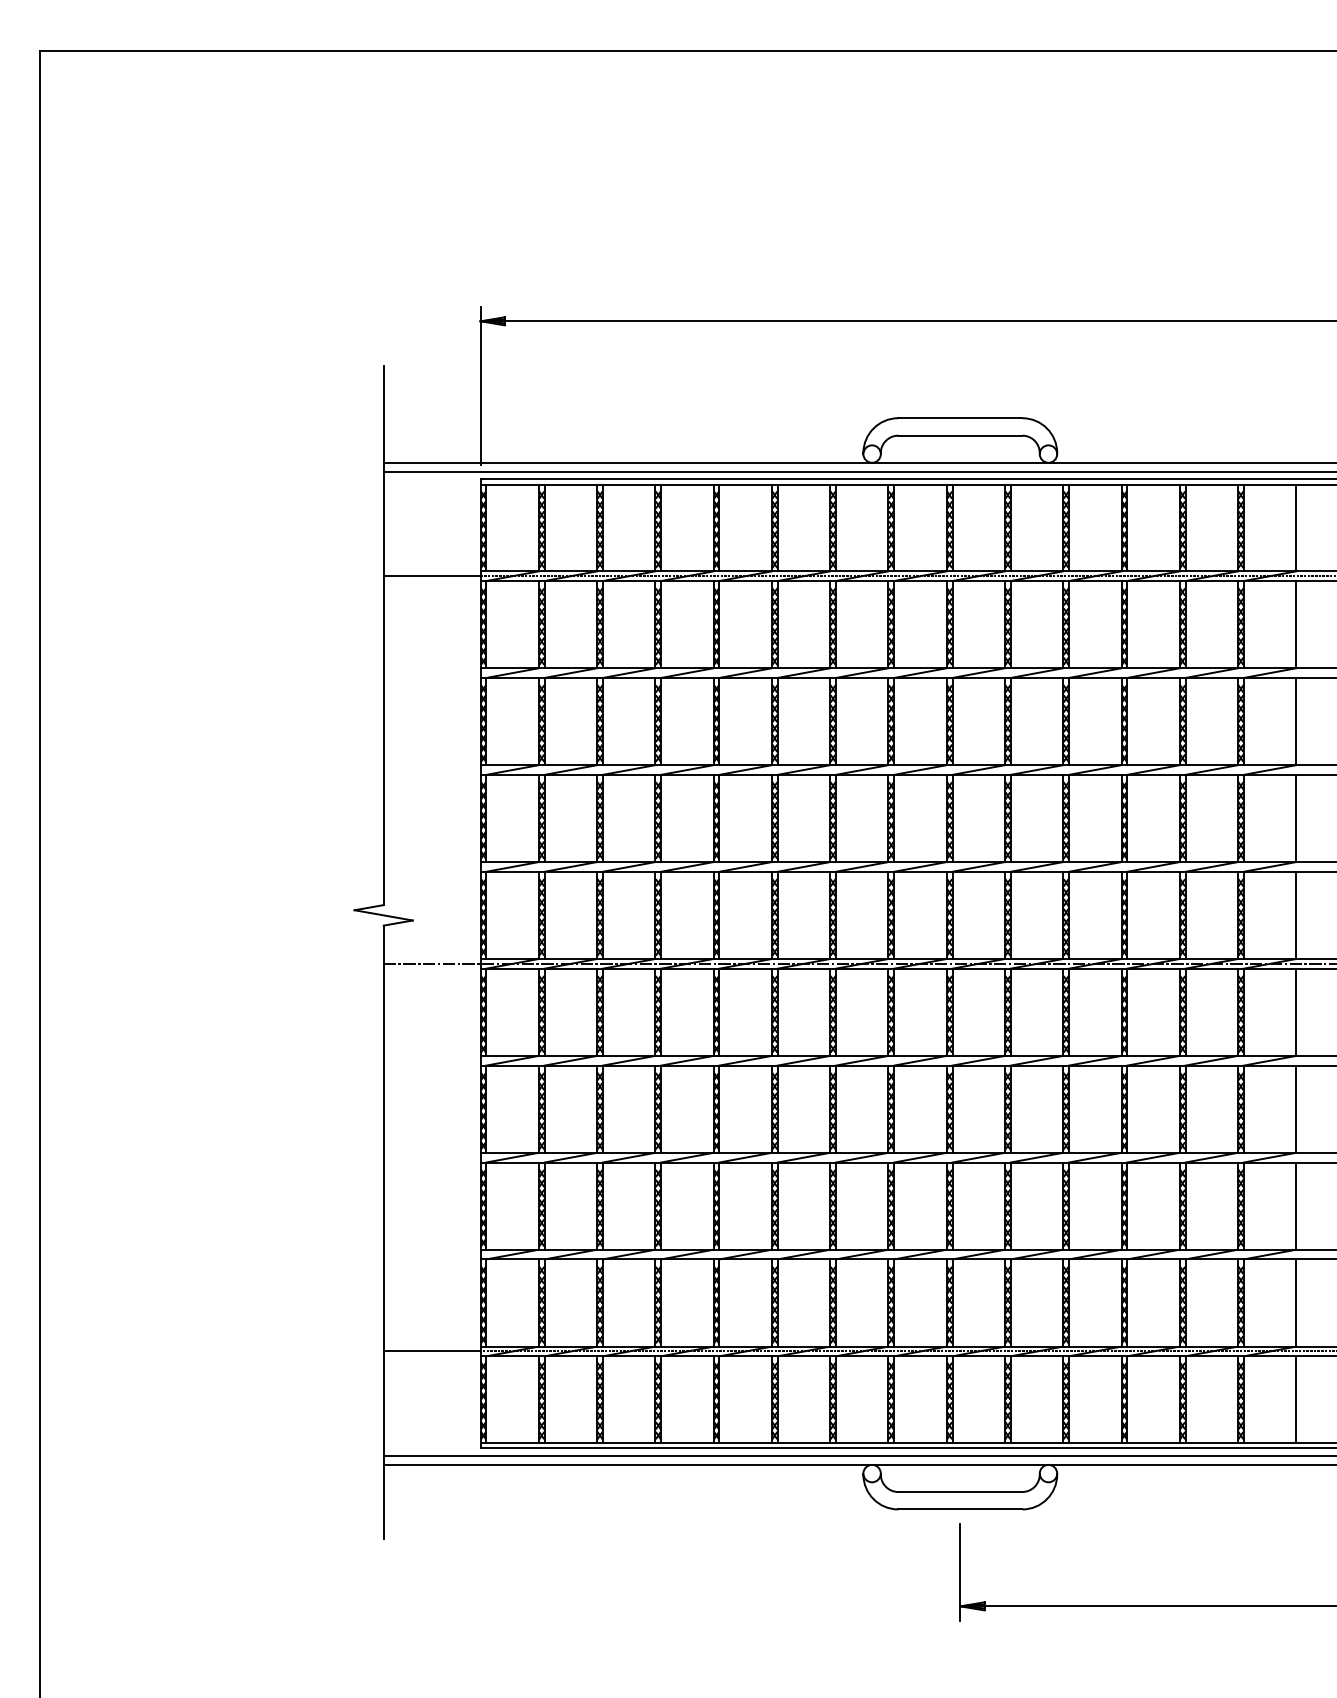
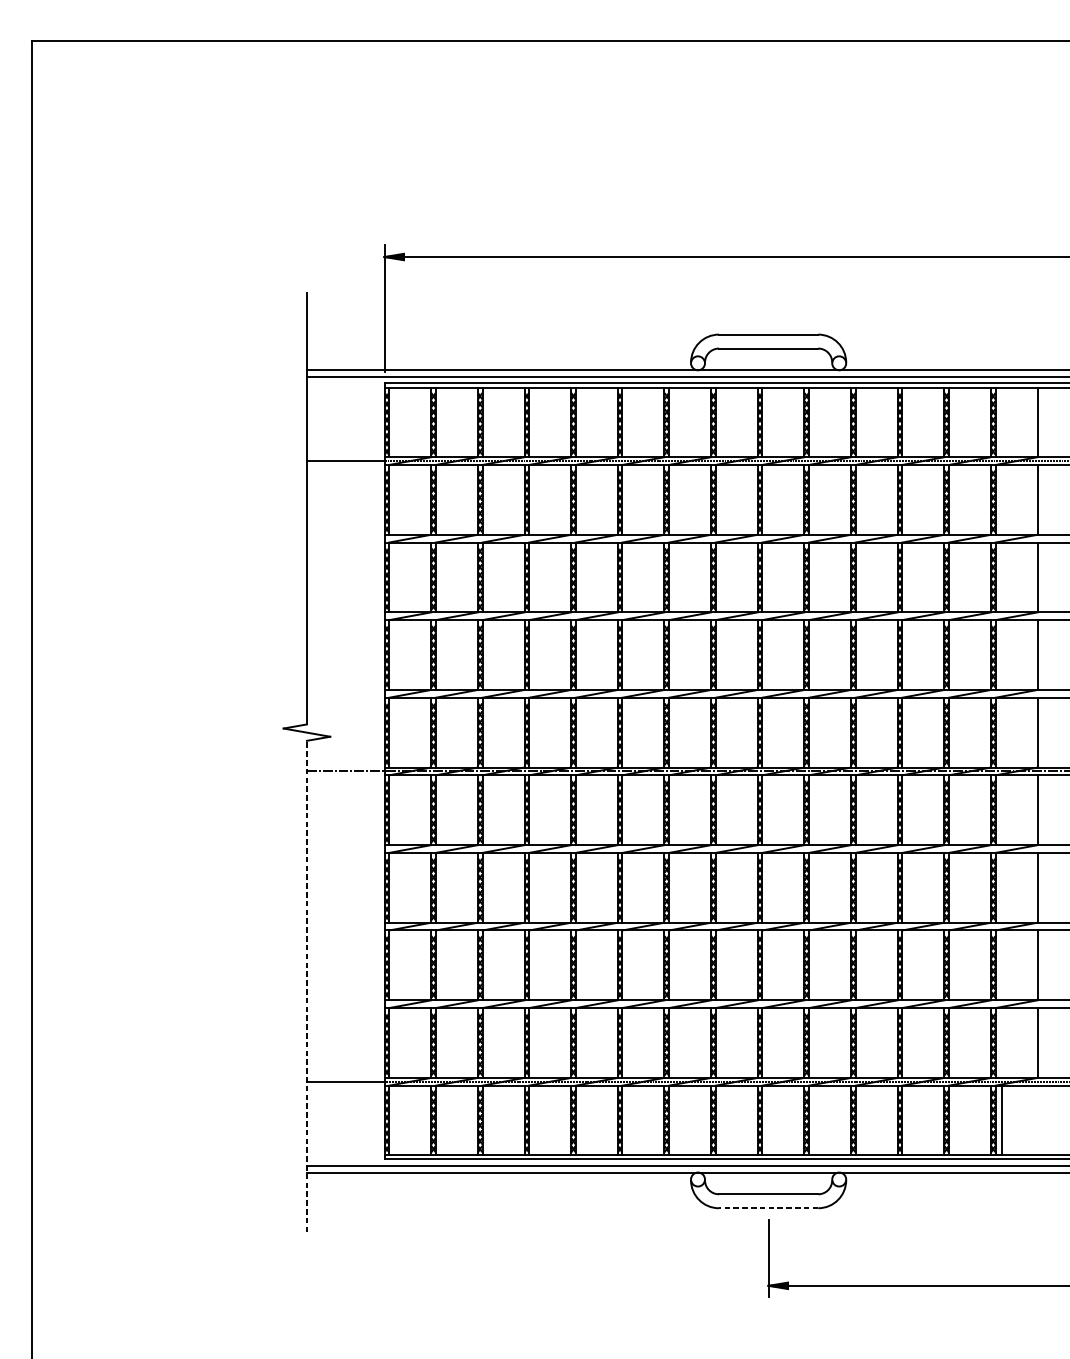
line: (383, 1232) -> (306, 986), solid -> dashed
line: (1296, 1399) -> (1002, 1120), moved
line: (959, 1509) -> (767, 1208), solid -> dashed

